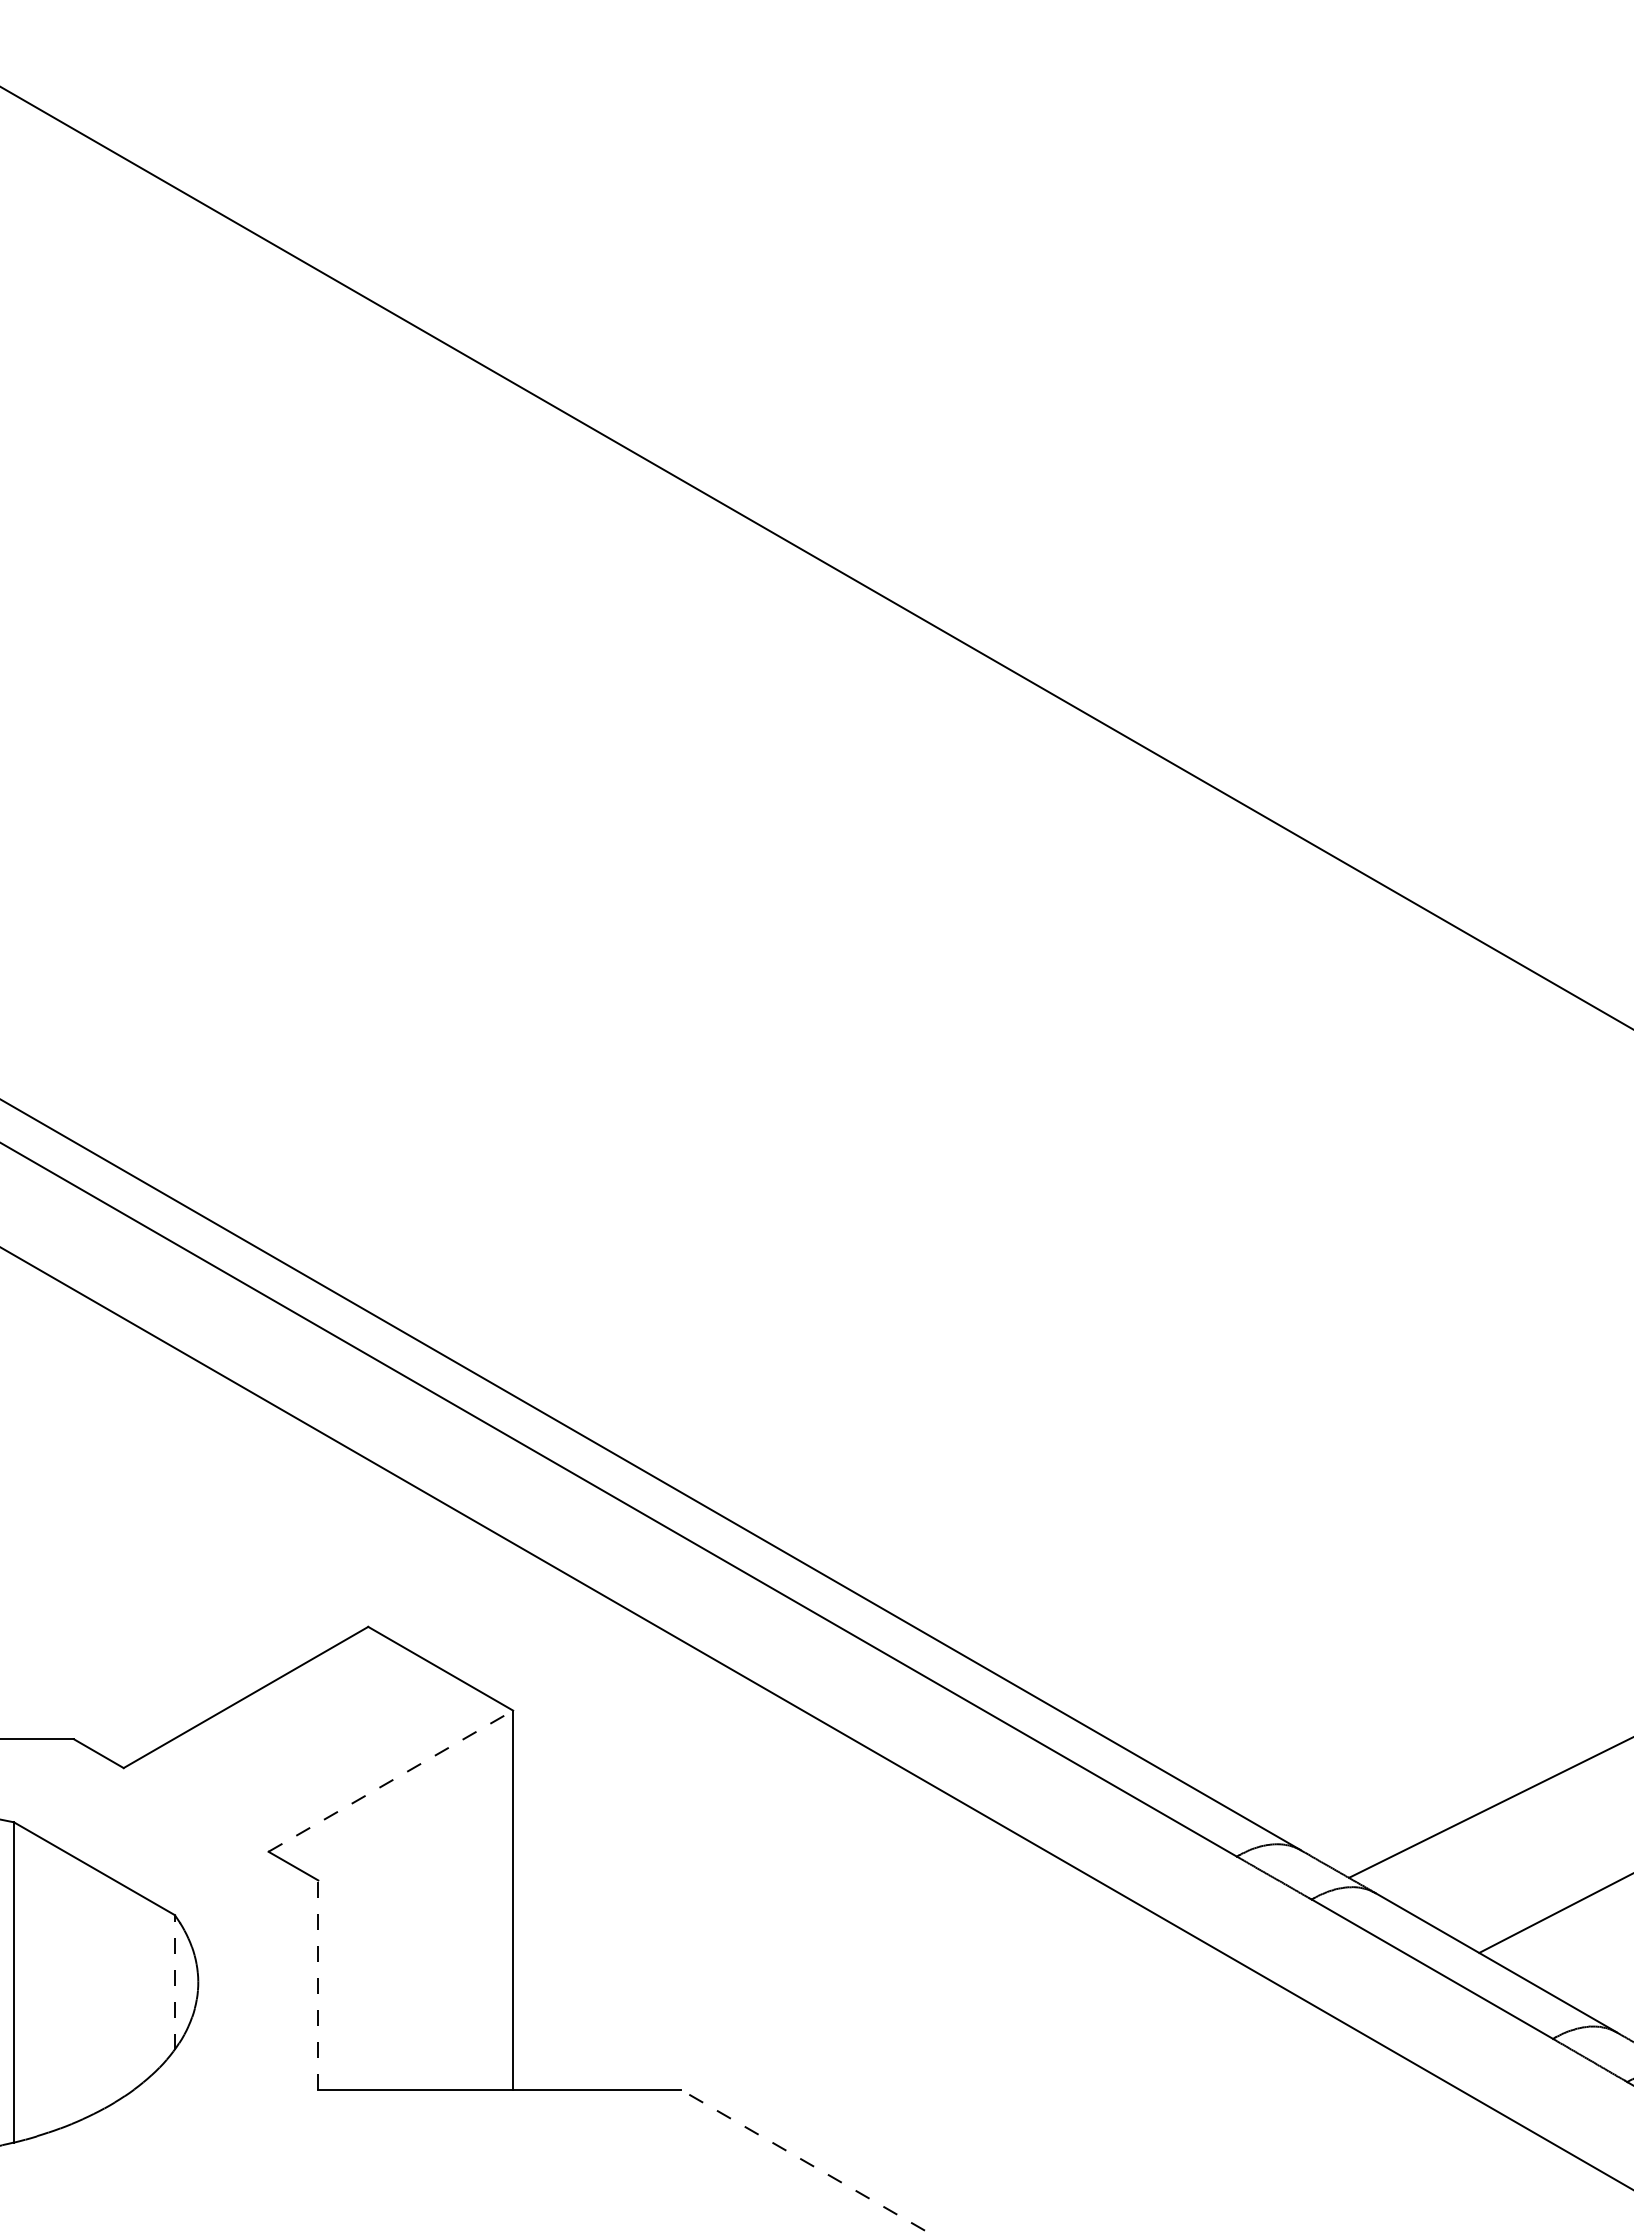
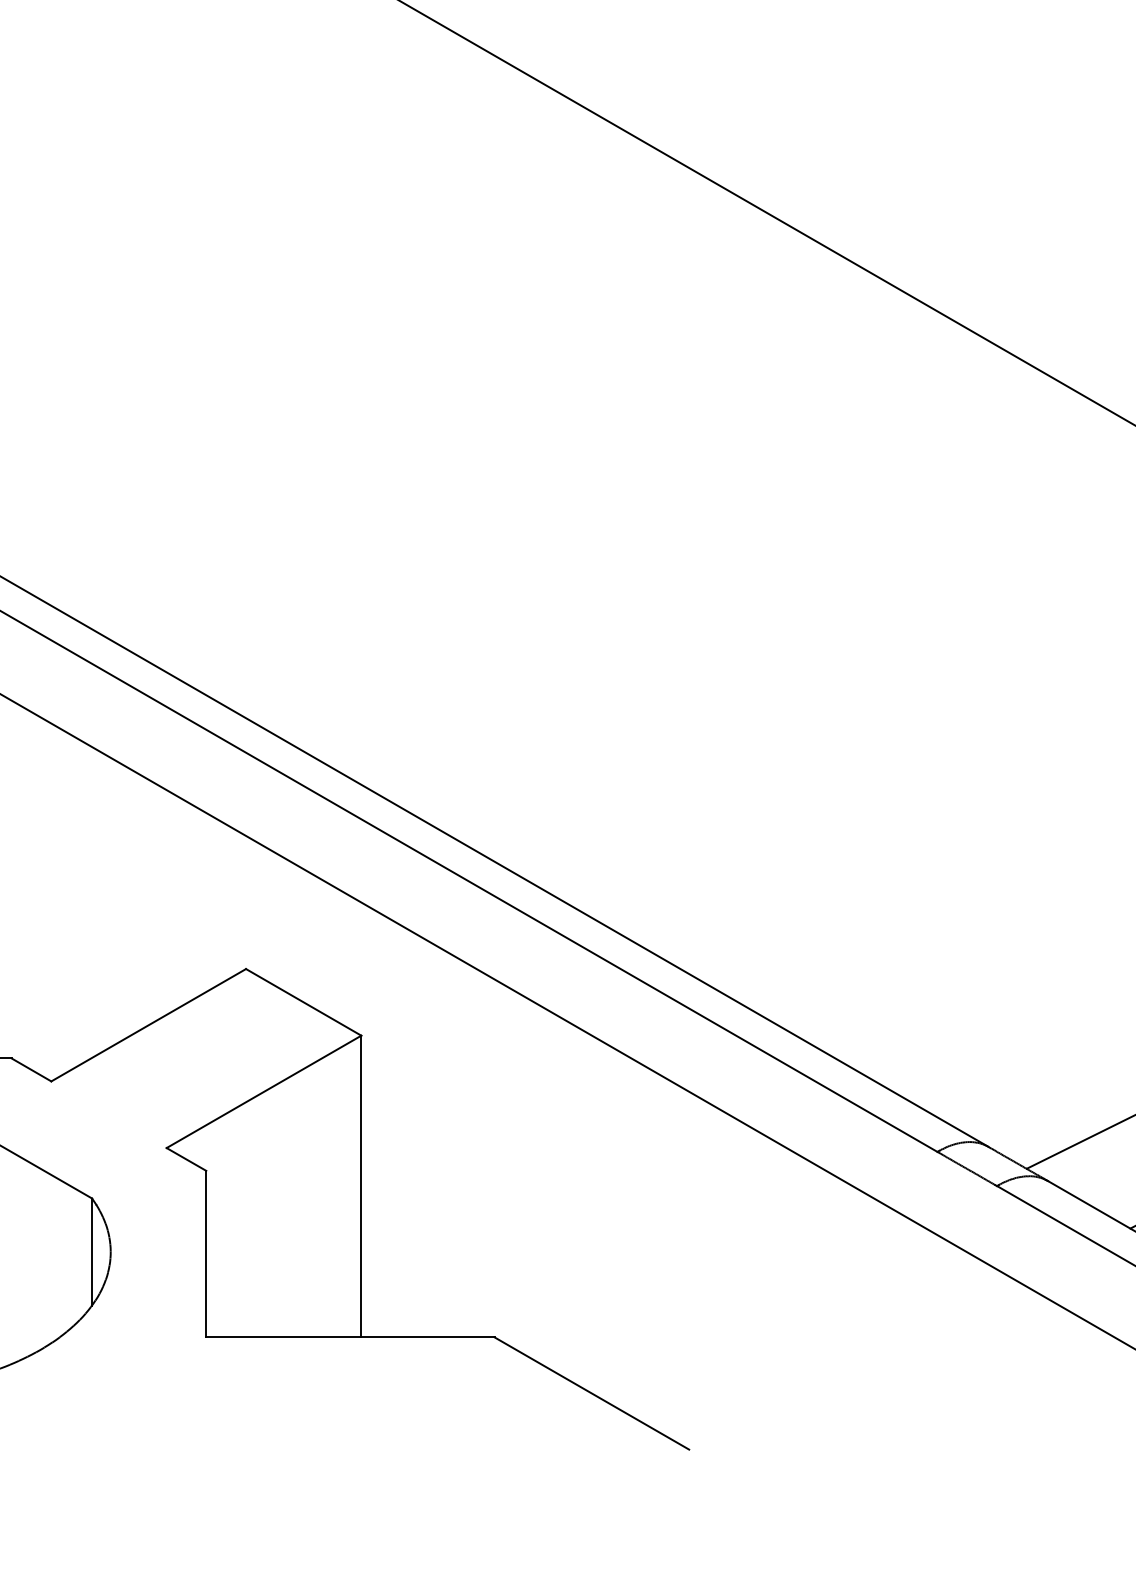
line: (391, 1780) -> (264, 1091), dashed -> solid
line: (174, 1981) -> (91, 1251), dashed -> solid
line: (318, 1985) -> (206, 1254), dashed -> solid
line: (802, 2159) -> (591, 1393), dashed -> solid

